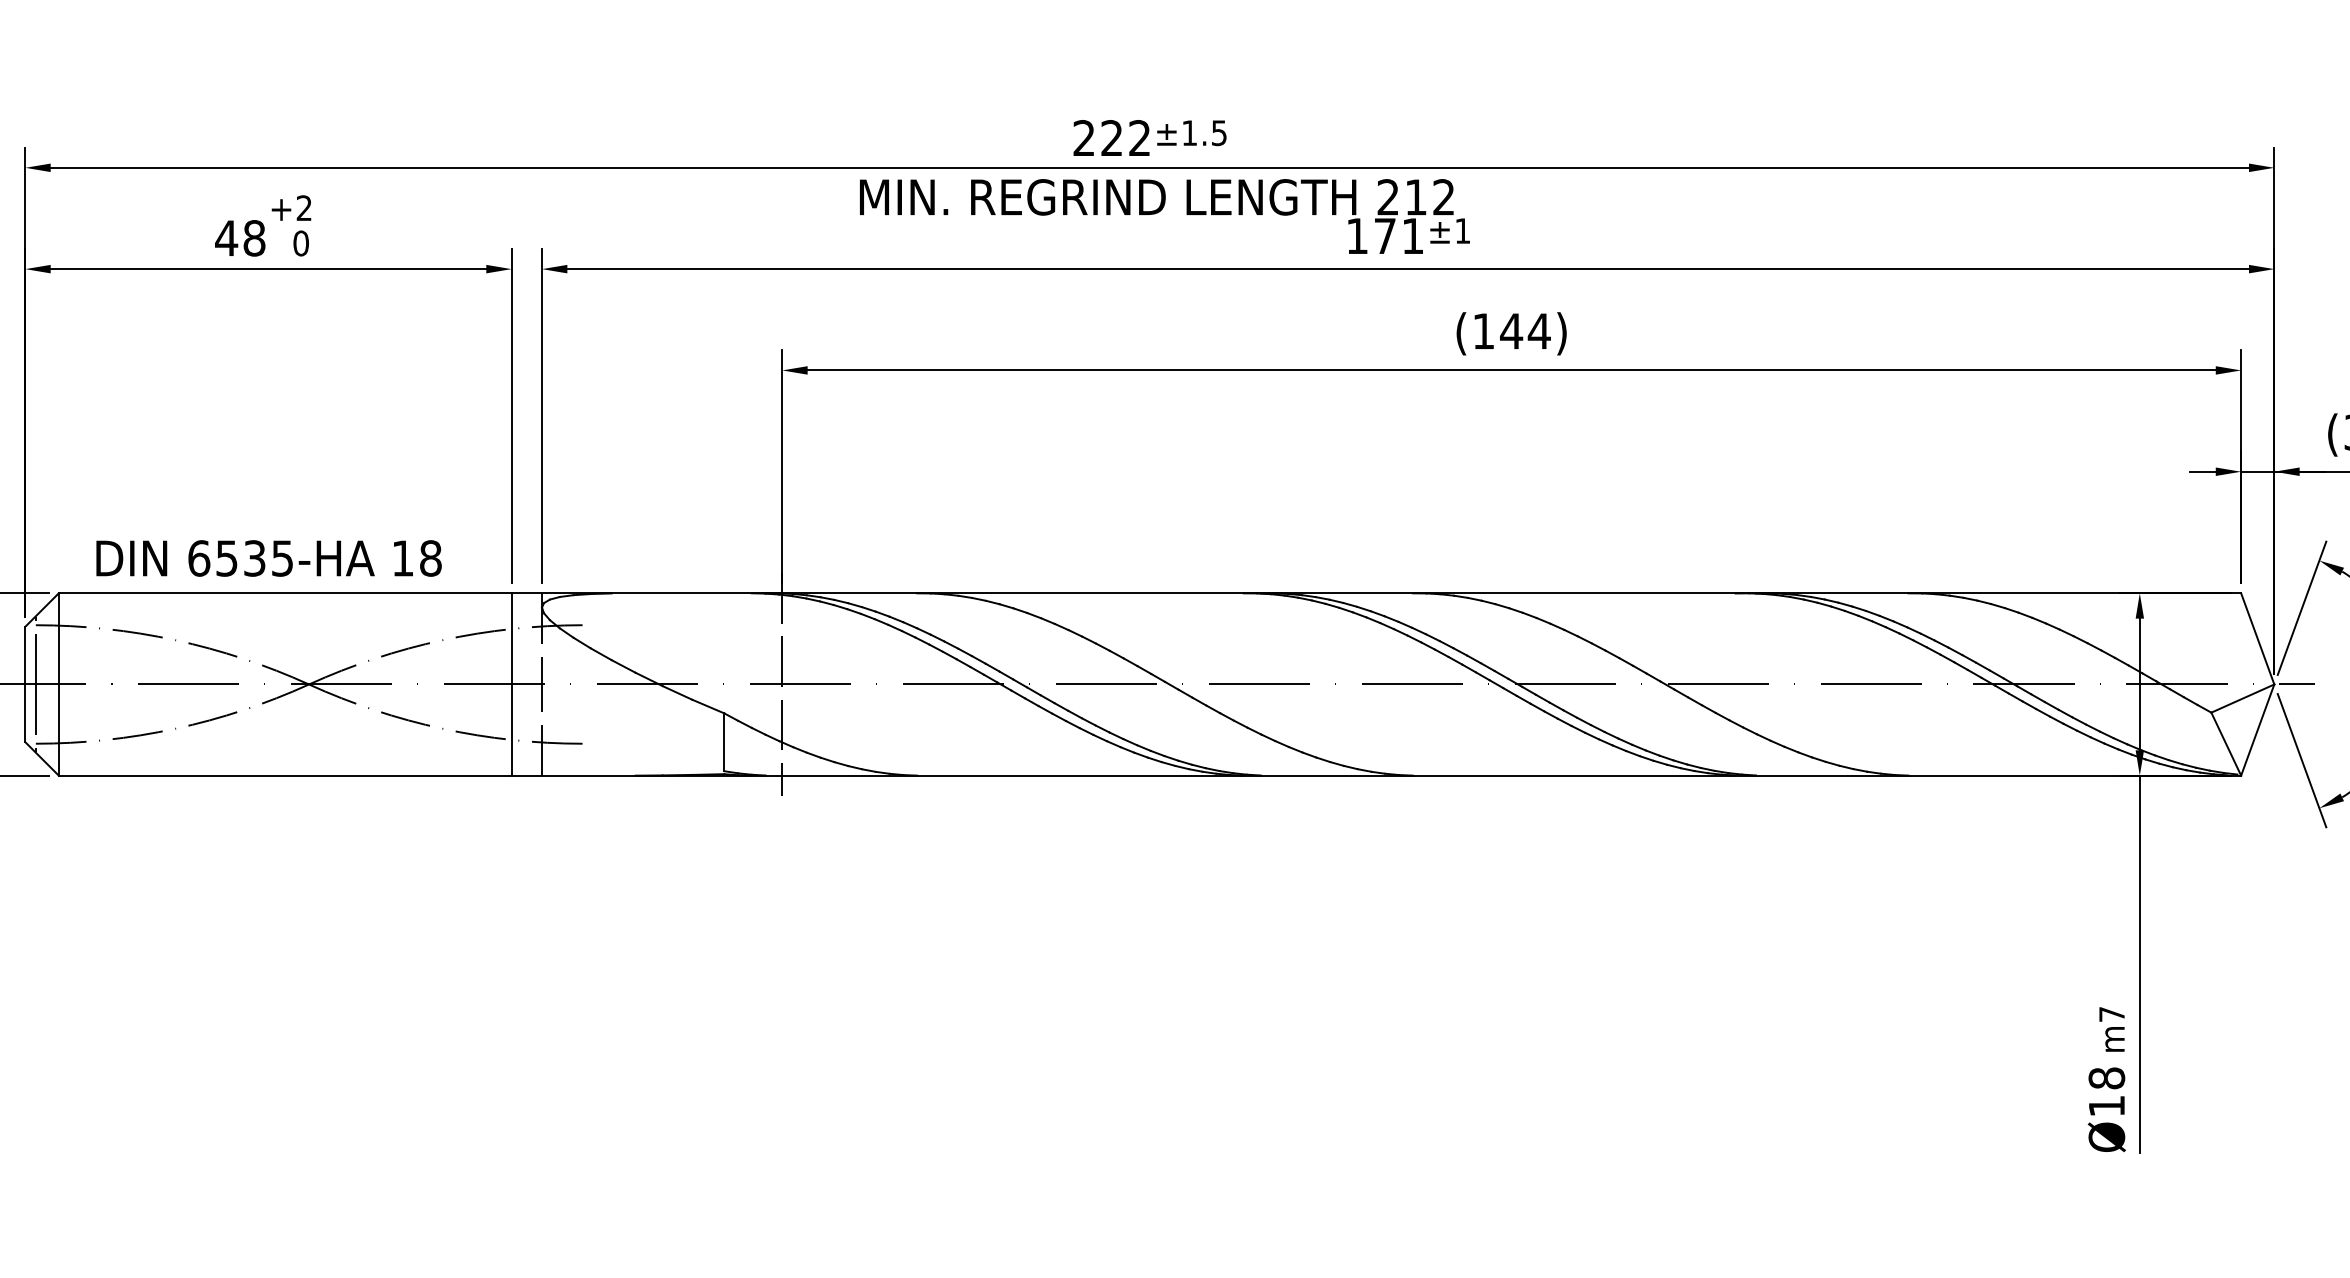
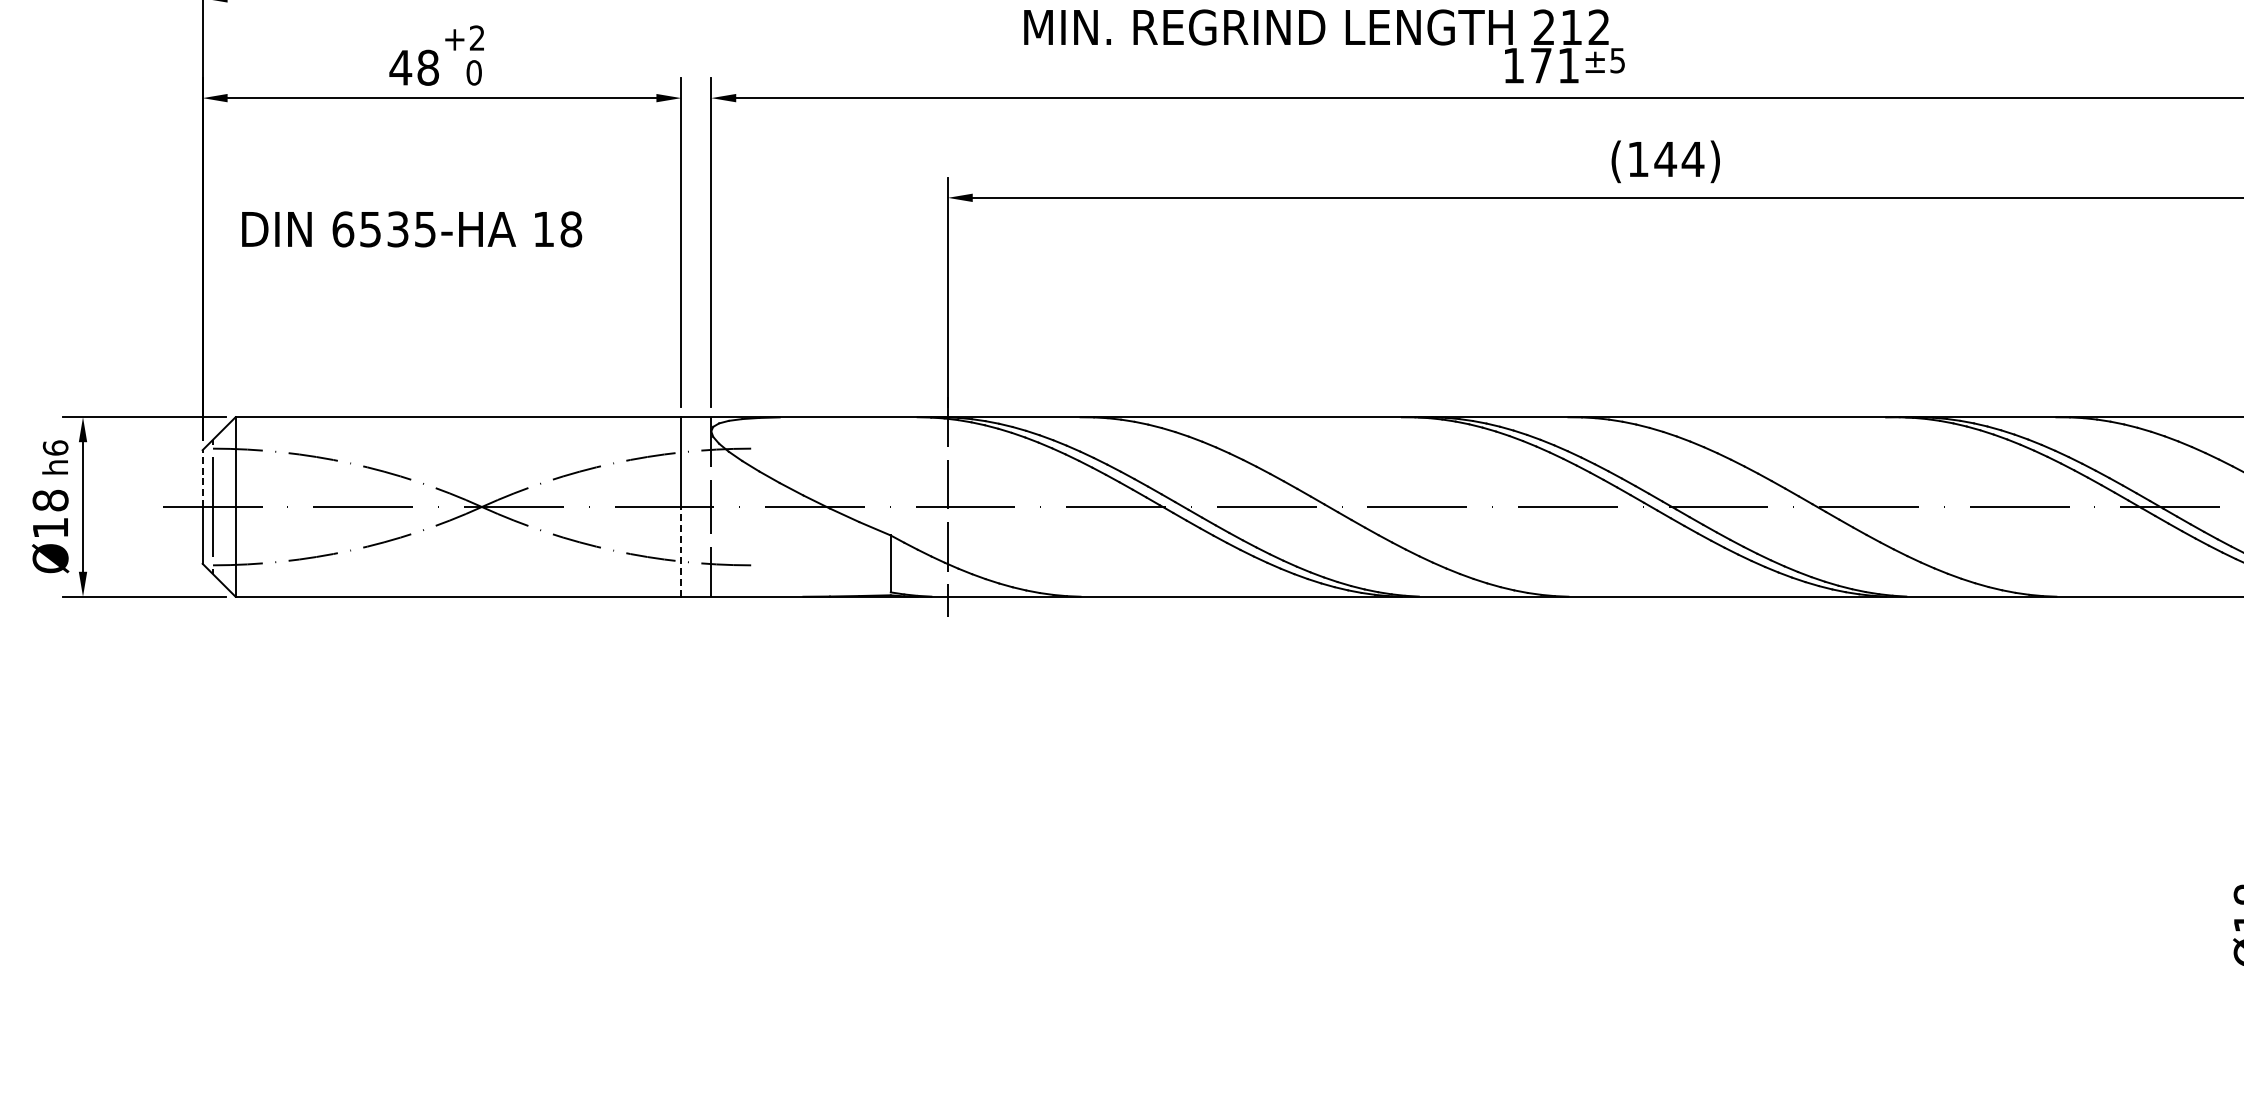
text: (1462, 231) -> (1617, 61), ±1 -> ±5
text: (268, 558) -> (411, 229), moved
line: (25, 655) -> (202, 478), solid -> dashed
line: (511, 730) -> (681, 552), solid -> dashed

